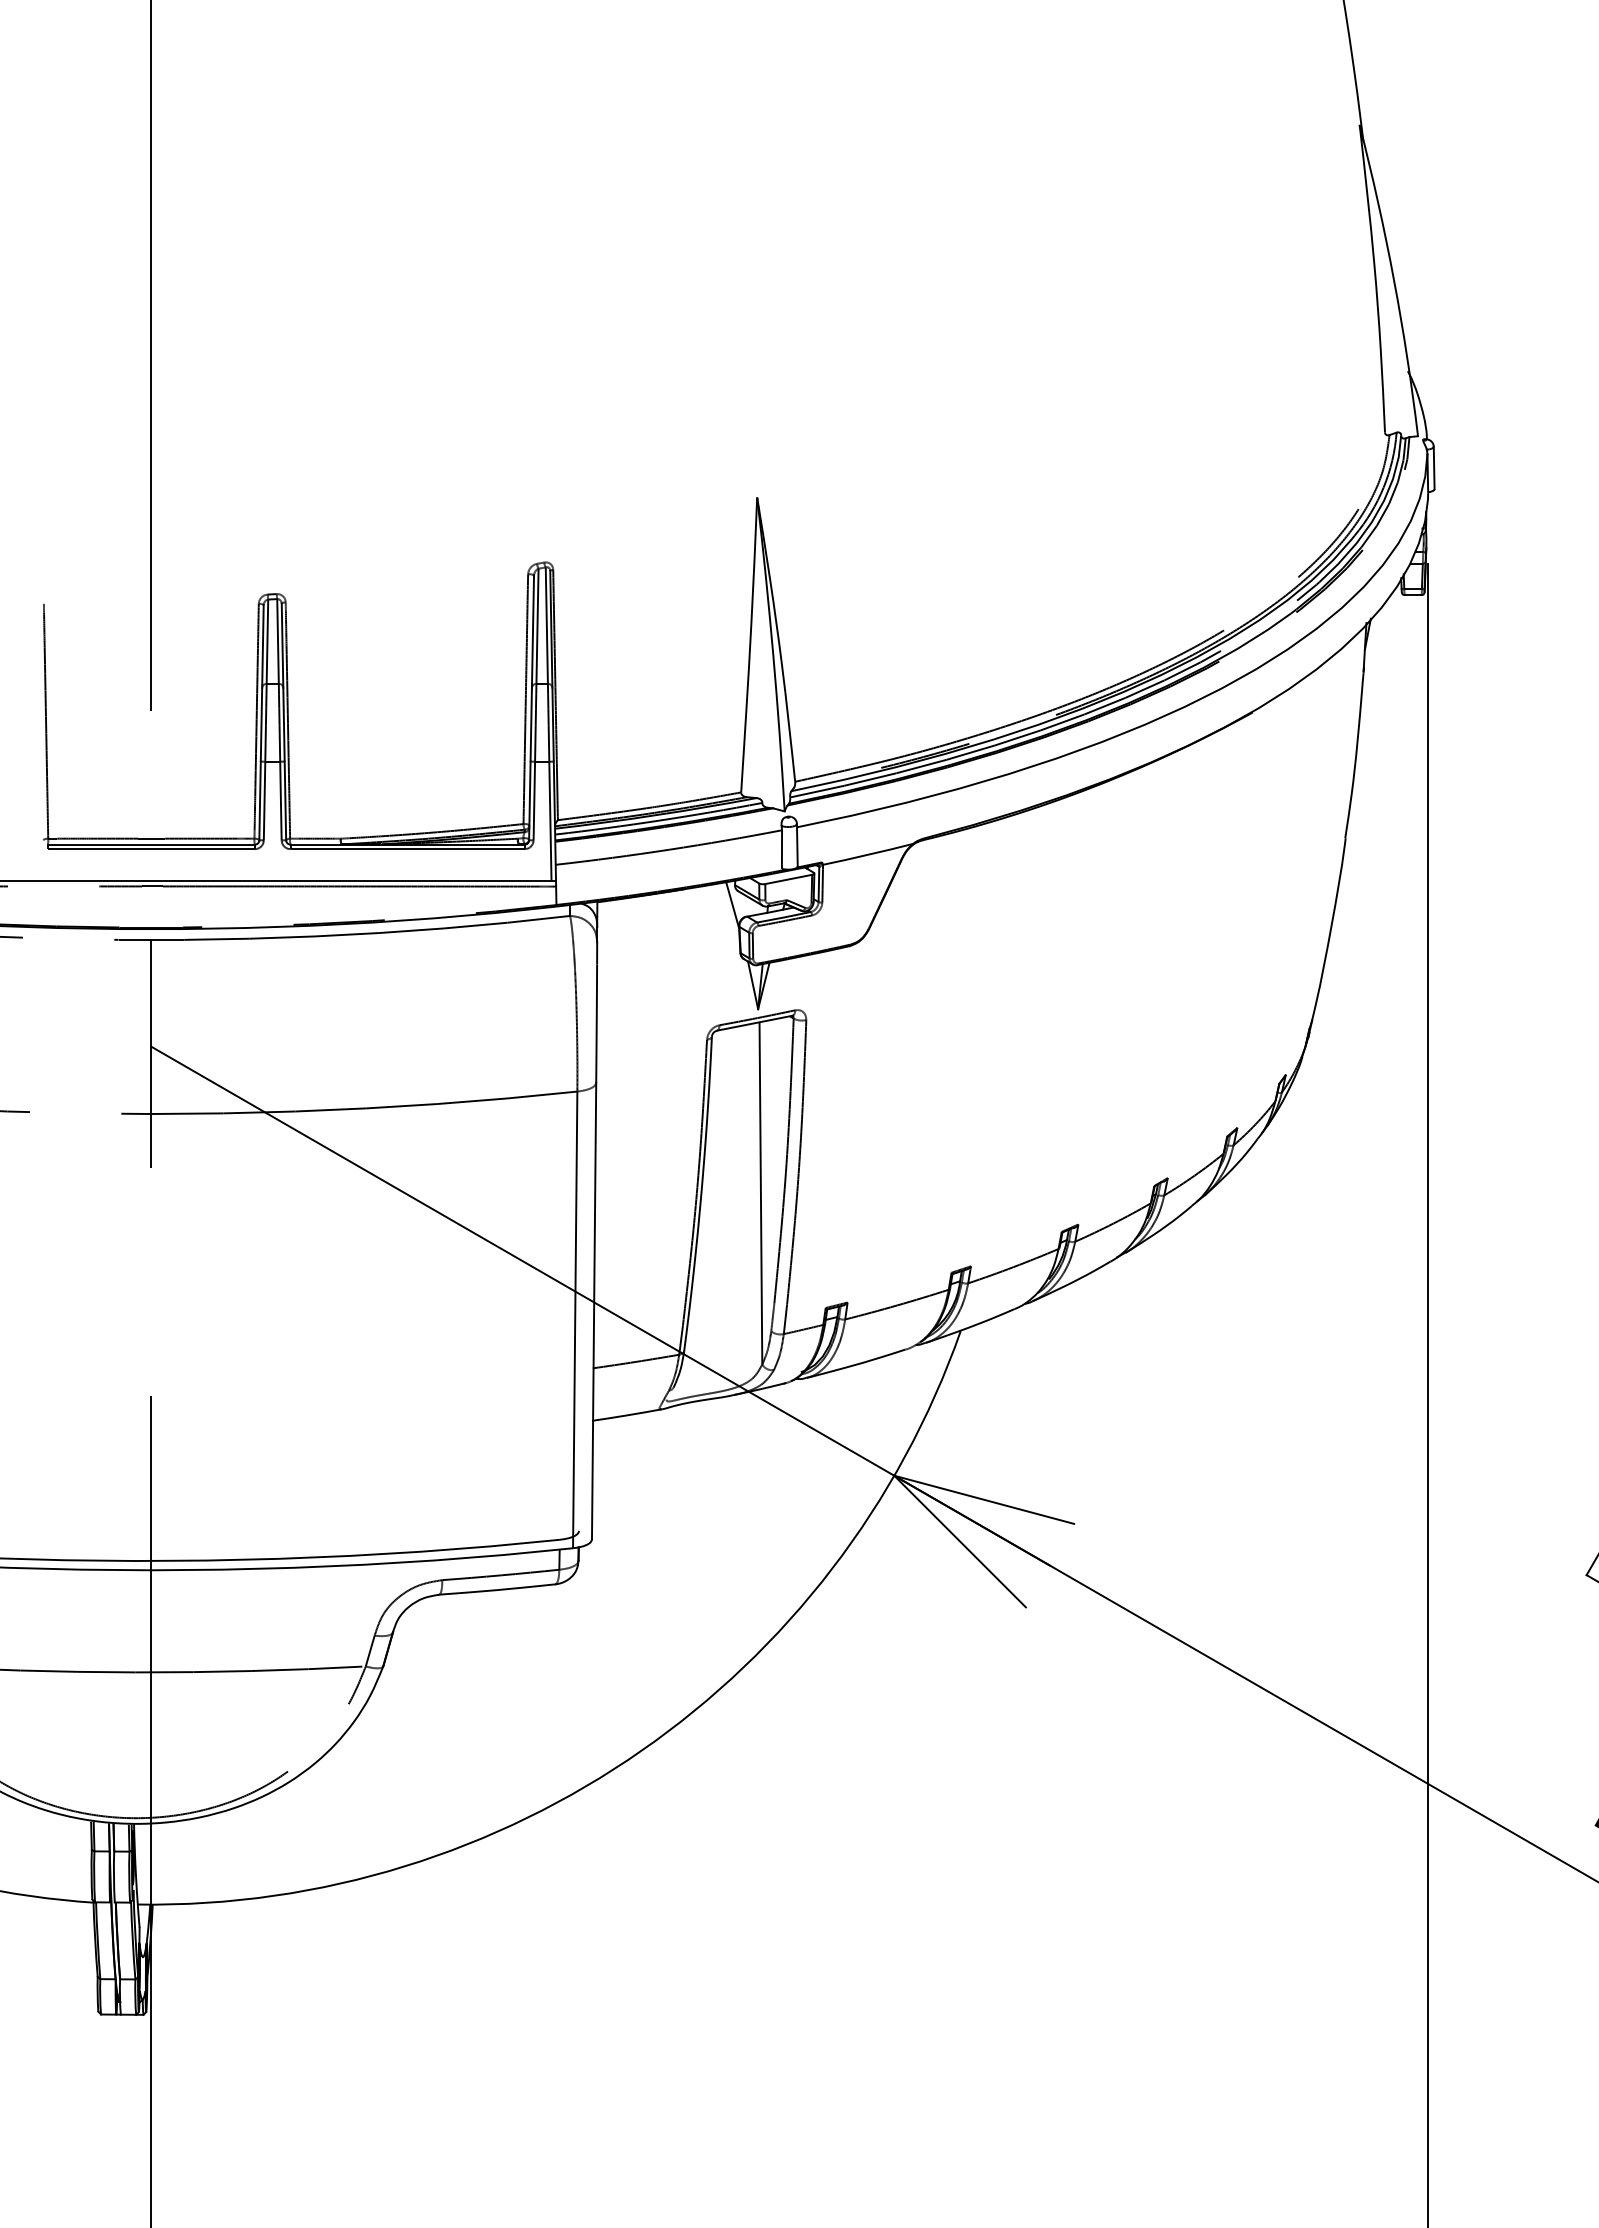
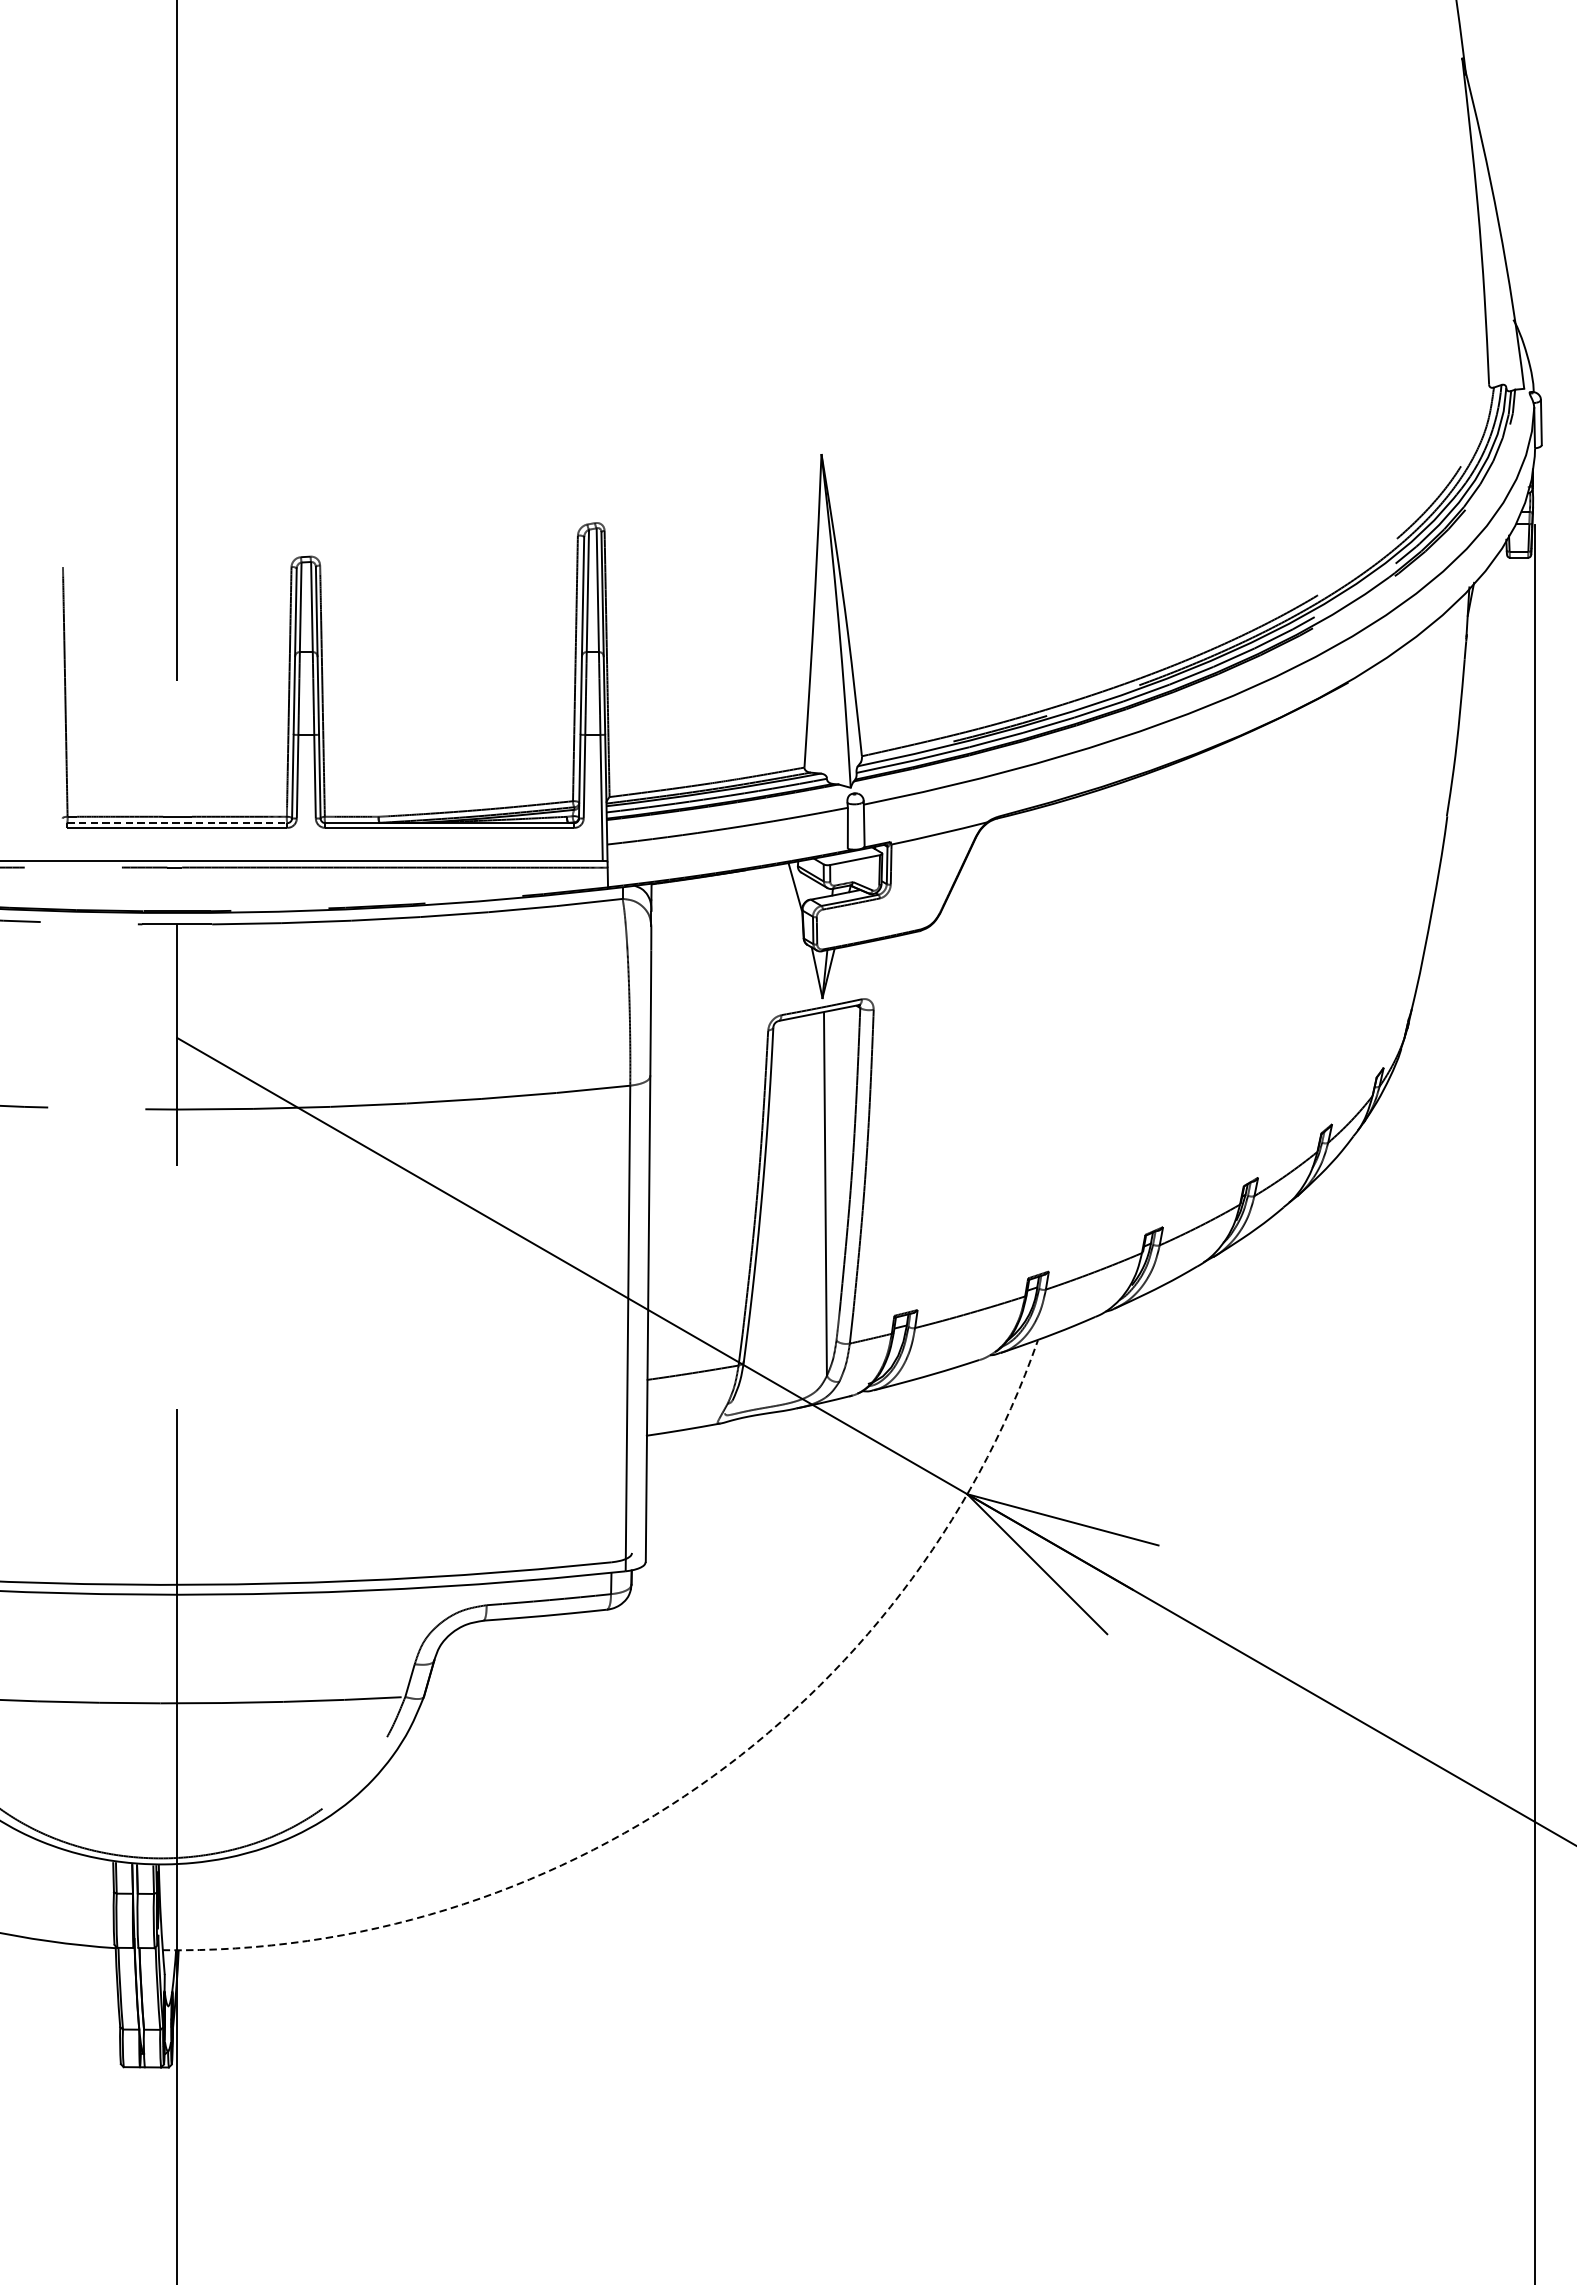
line: (151, 844) -> (177, 822), solid -> dashed
arc: (641, 1750) -> (698, 1786), solid -> dashed

